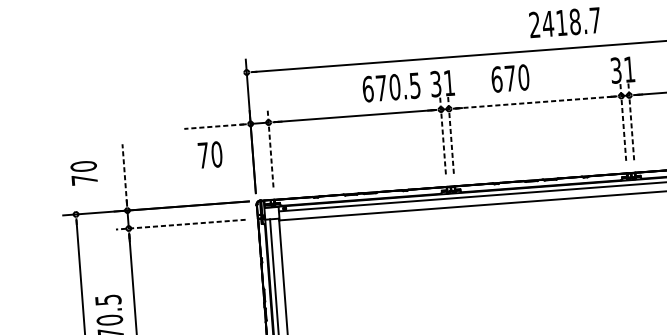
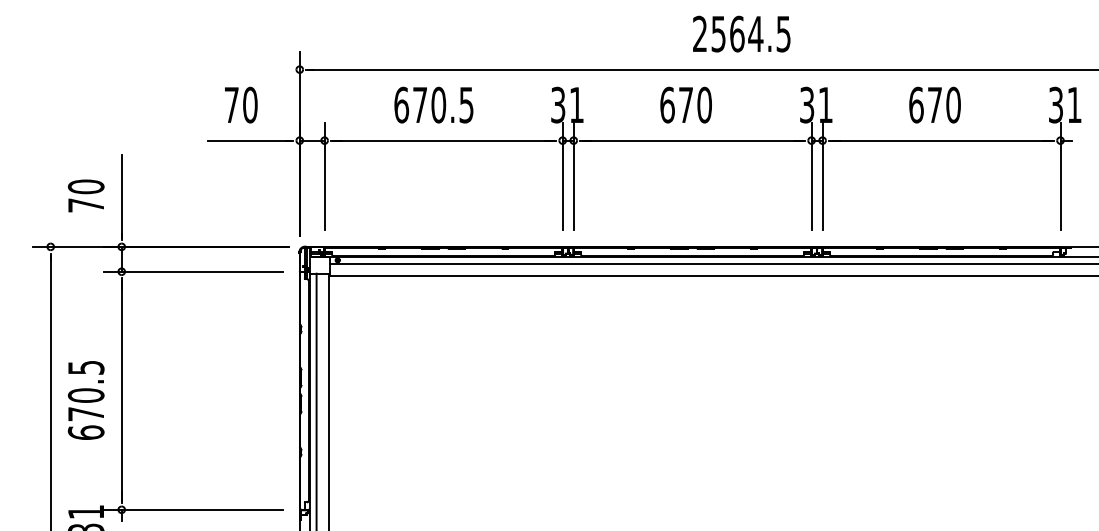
text: (571, 21) -> (750, 33), 2418.7 -> 2564.5
text: (509, 78) -> (685, 104), moved
text: (391, 87) -> (433, 104), moved
line: (535, 102) -> (693, 140), dashed -> solid
line: (631, 121) -> (822, 176), dashed -> solid
line: (623, 122) -> (811, 176), dashed -> solid
line: (214, 126) -> (249, 140), dashed -> solid
line: (450, 134) -> (573, 176), dashed -> solid
line: (442, 135) -> (562, 176), dashed -> solid
line: (270, 148) -> (324, 176), dashed -> solid
text: (210, 154) -> (241, 104), moved
text: (83, 172) -> (85, 195), moved
line: (124, 174) -> (121, 196), dashed -> solid
line: (180, 224) -> (193, 271), dashed -> solid

